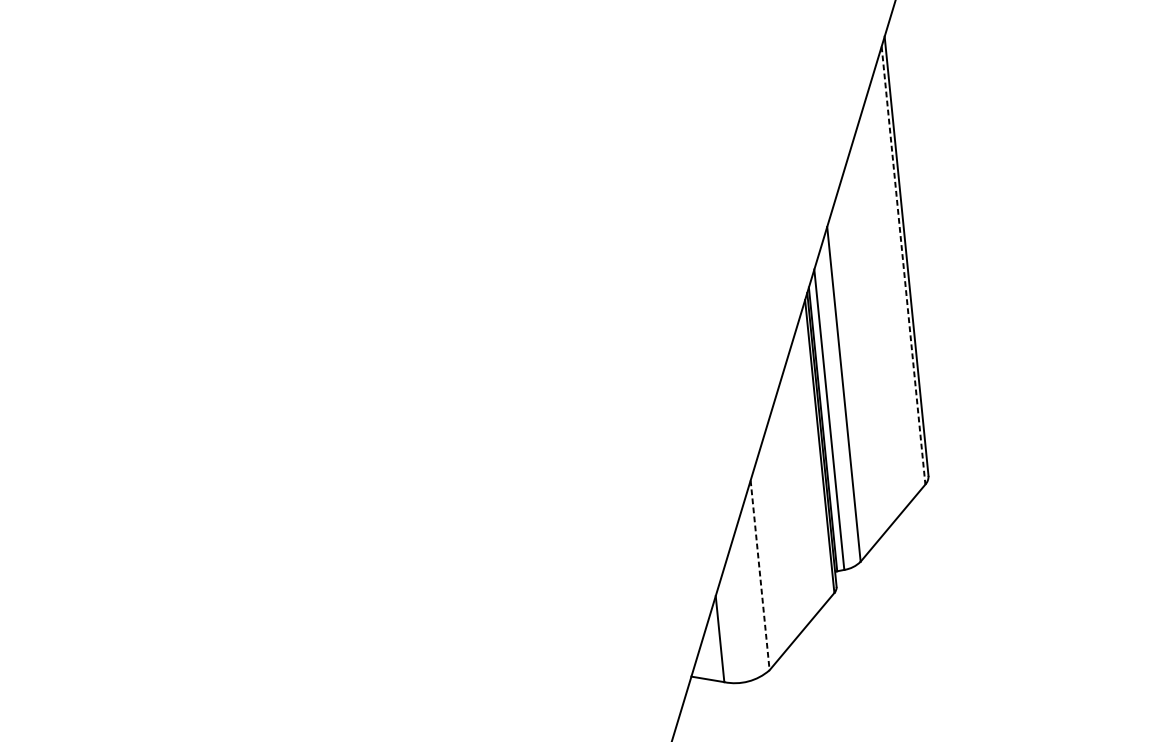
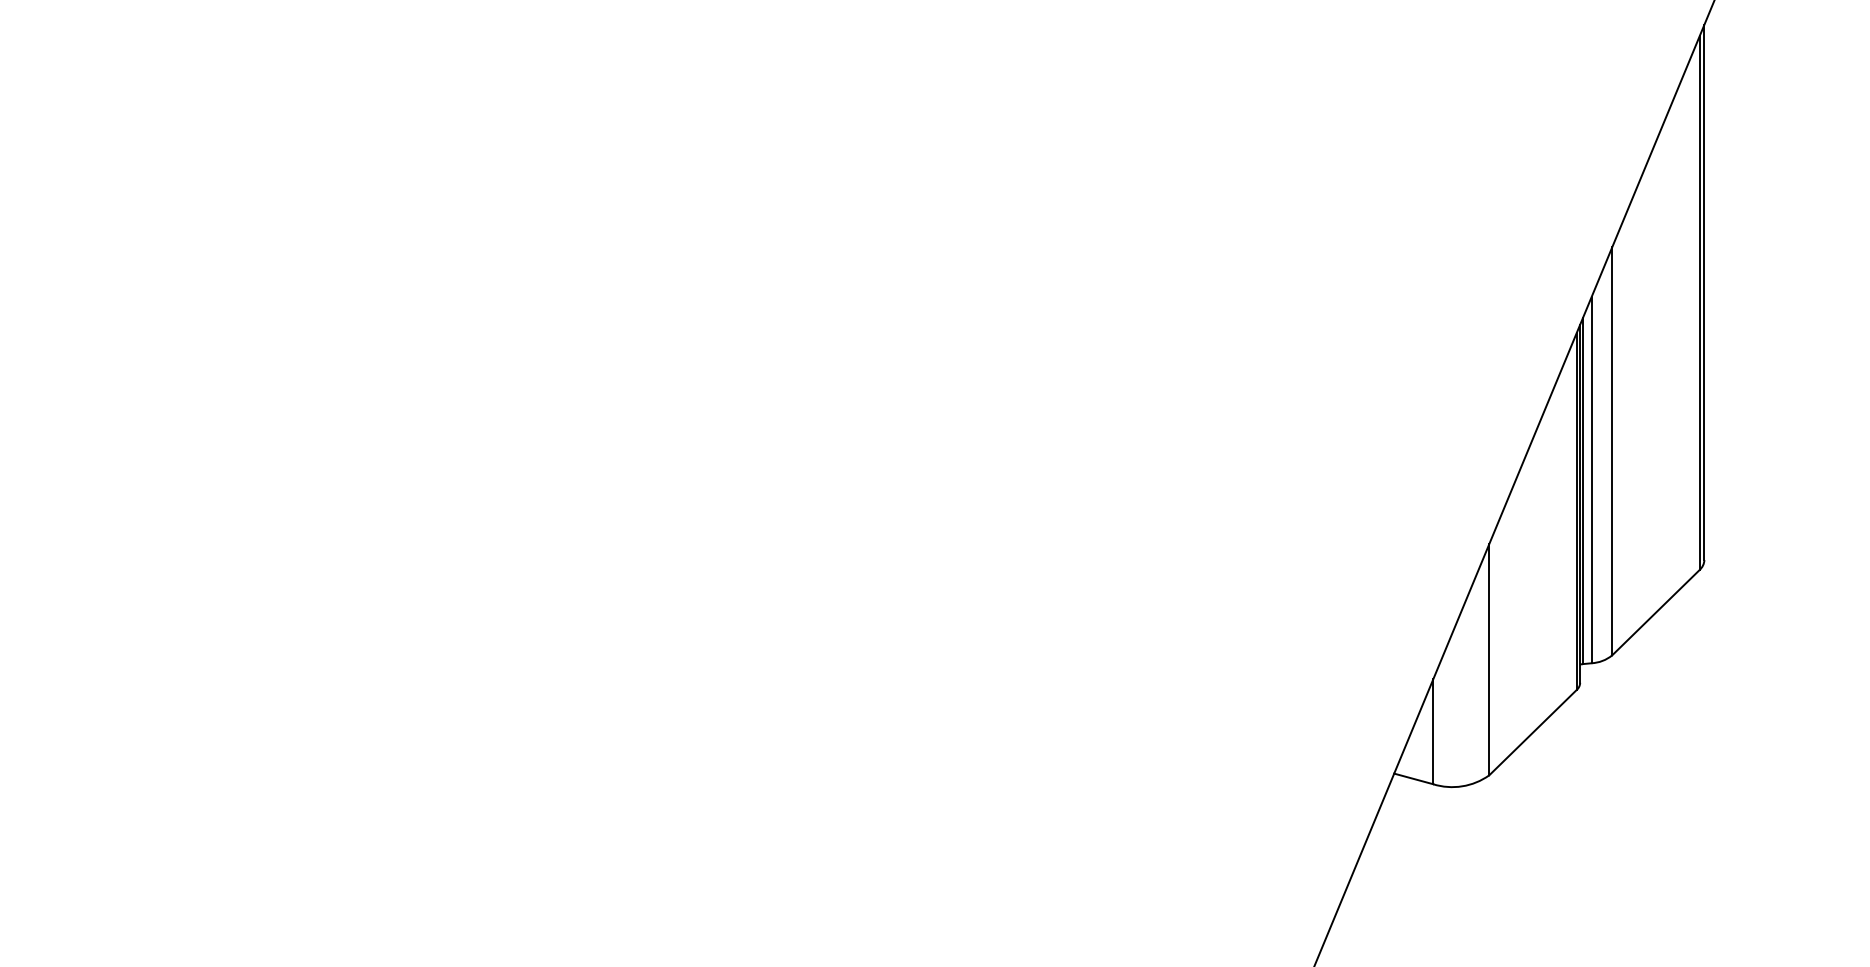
line: (903, 265) -> (1699, 303), dashed -> solid
line: (760, 575) -> (1489, 659), dashed -> solid

